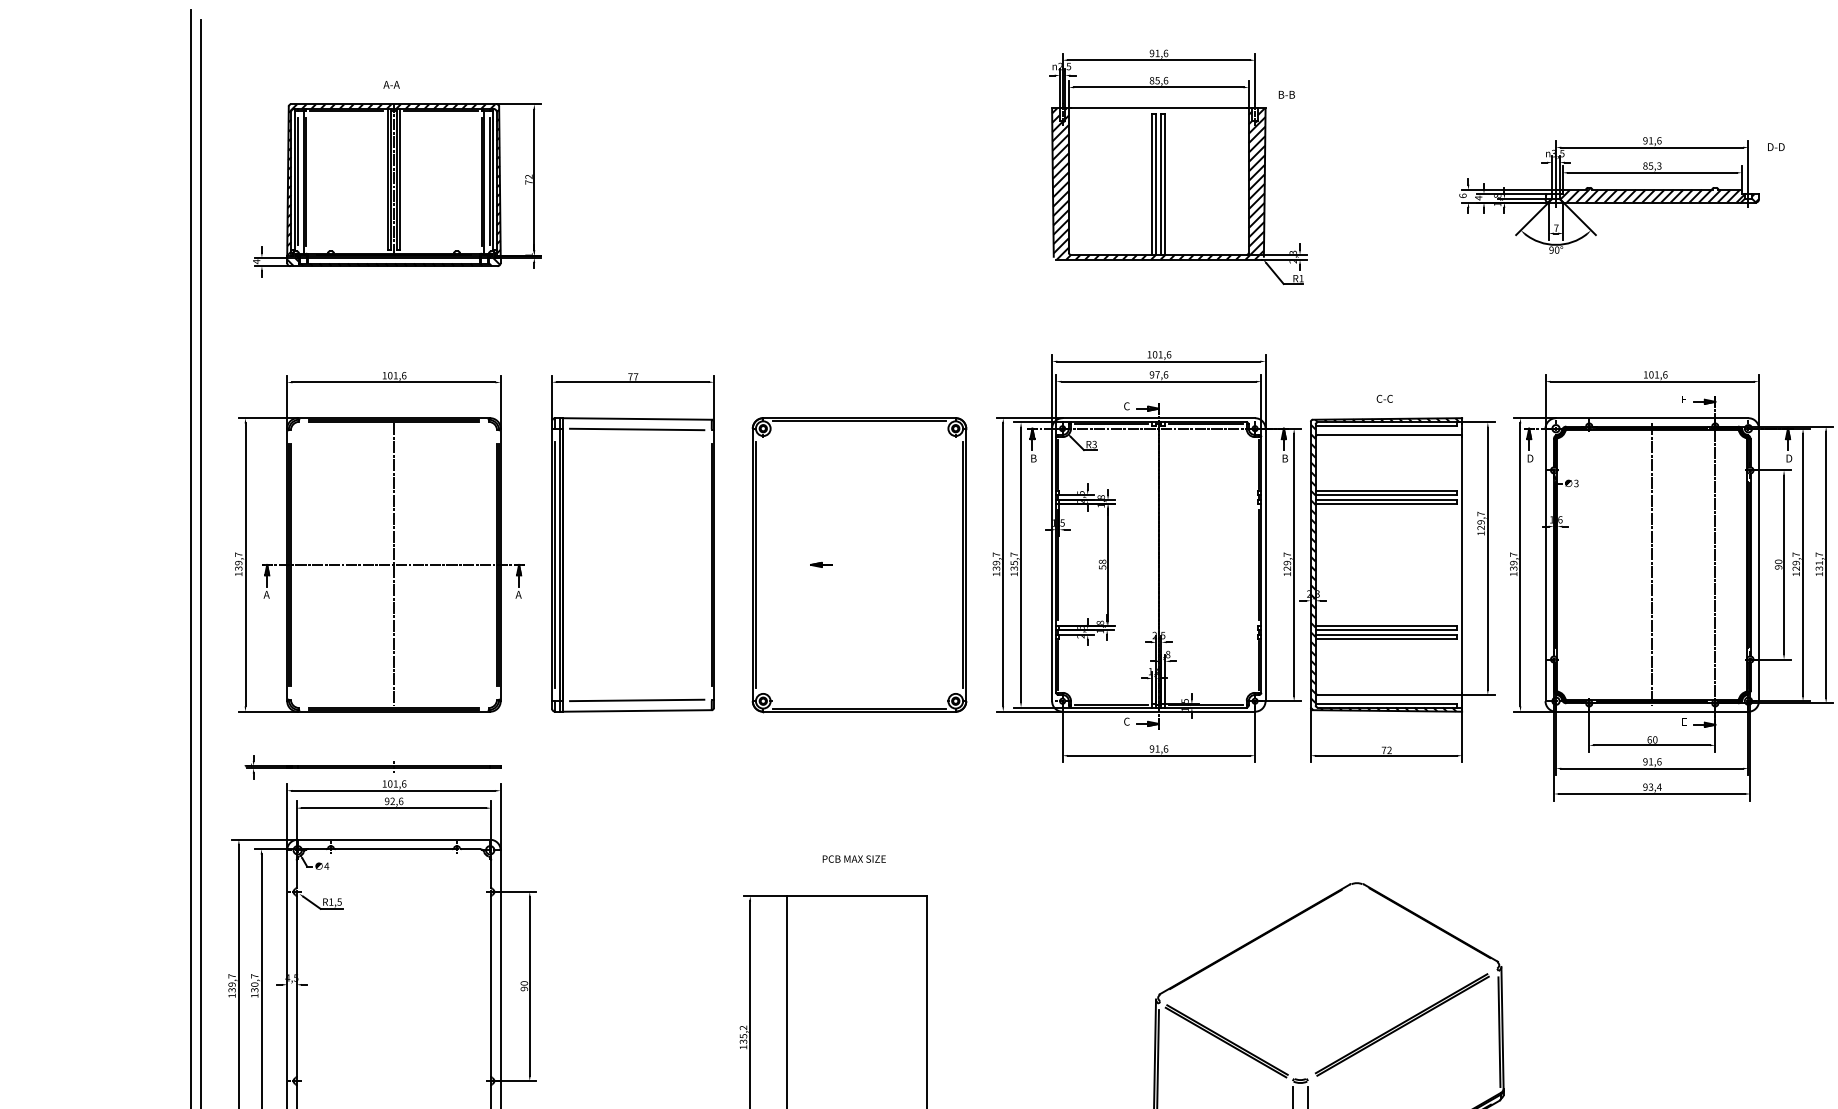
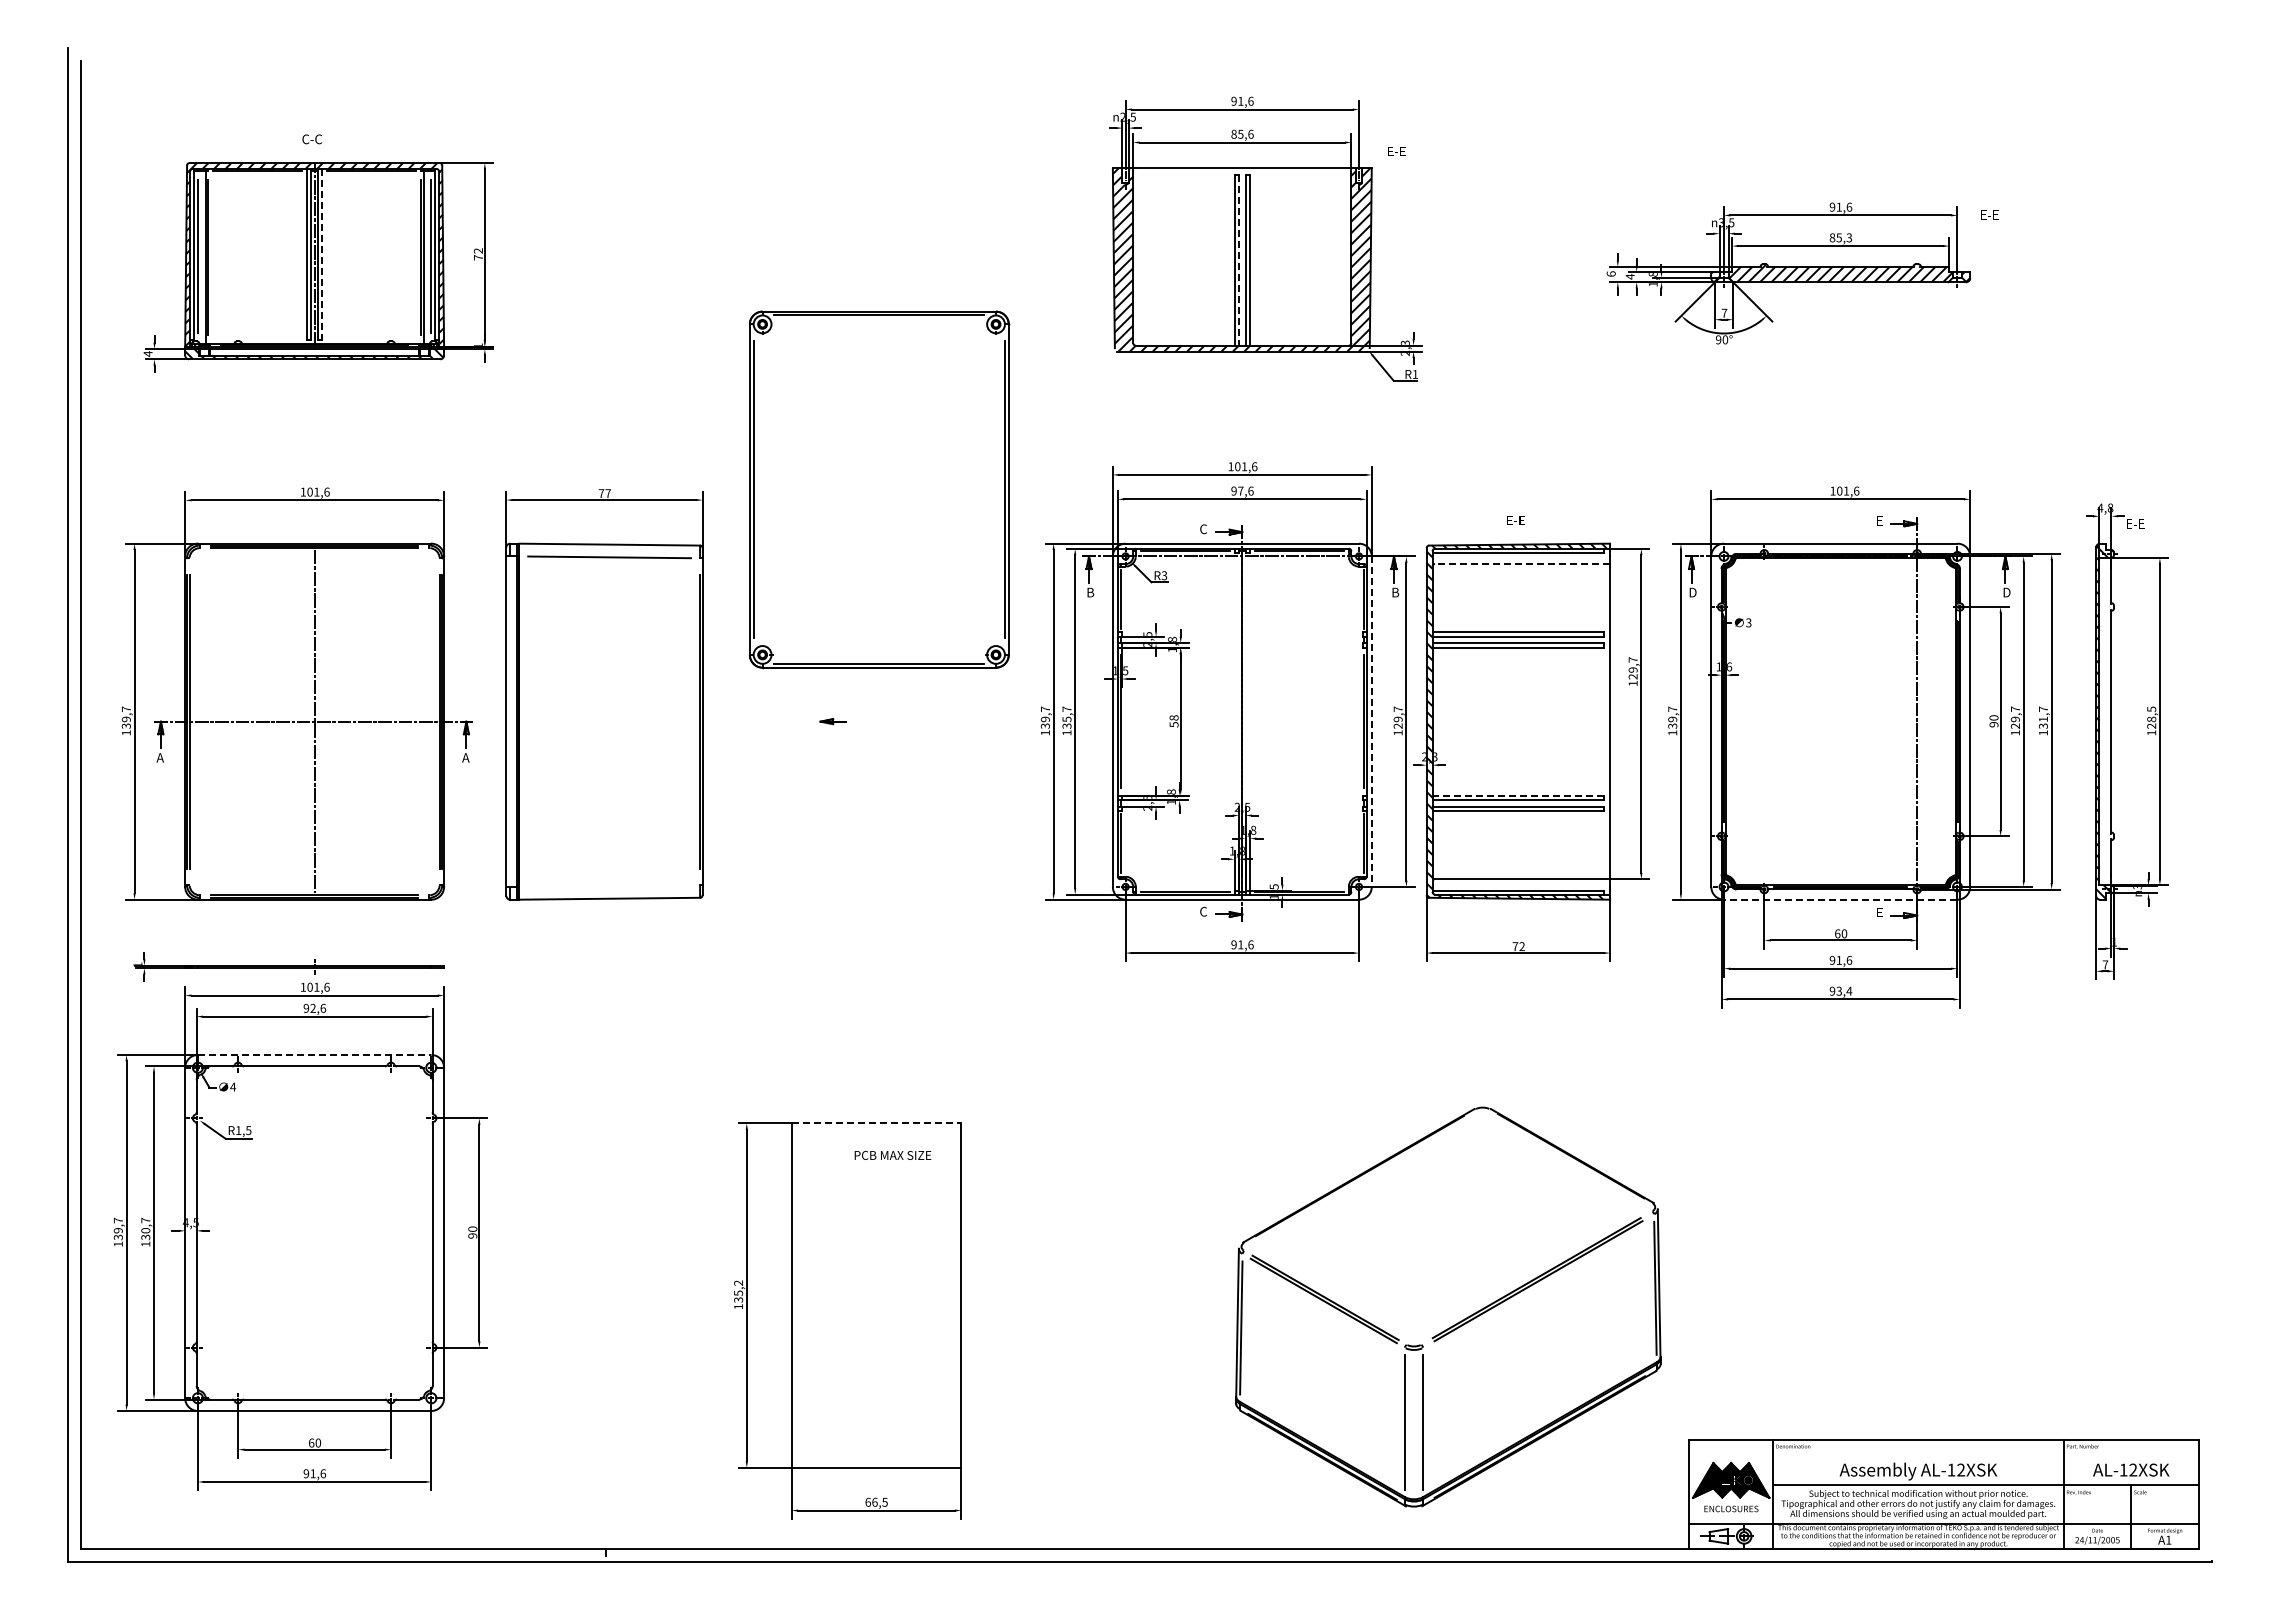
text: (391, 84) -> (311, 139), A-A -> C-C
text: (1286, 94) -> (1397, 151), B-B -> E-E
text: (1776, 146) -> (1991, 214), D-D -> E-E
line: (400, 179) -> (322, 254), solid -> dashed
line: (1156, 184) -> (1239, 260), solid -> dashed
text: (1384, 399) -> (1516, 520), C-C -> E-E
line: (1389, 435) -> (1522, 564), solid -> dashed
line: (555, 564) -> (510, 721), removed
part: (859, 564) -> (879, 489), moved
line: (1652, 564) -> (1840, 721), removed
line: (1265, 565) -> (1371, 722), solid -> dashed
line: (1385, 625) -> (1517, 795), solid -> dashed
line: (637, 700) -> (609, 885), removed
line: (1652, 711) -> (1840, 899), solid -> dashed
line: (393, 839) -> (314, 1054), solid -> dashed
text: (853, 859) -> (892, 1155), moved
line: (857, 896) -> (876, 1123), solid -> dashed

